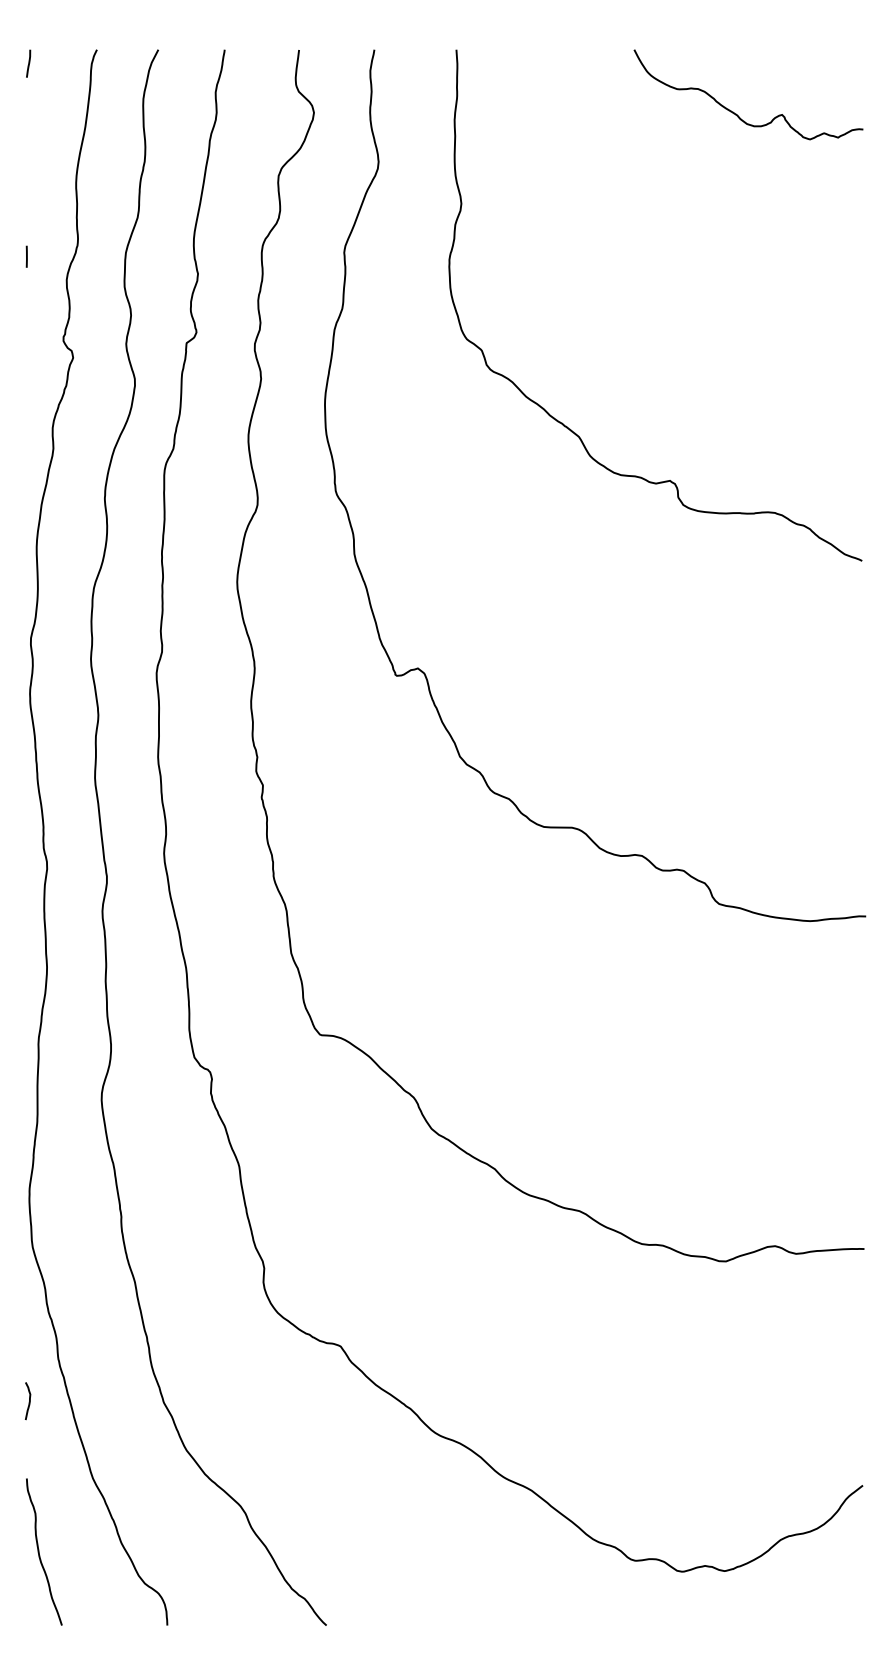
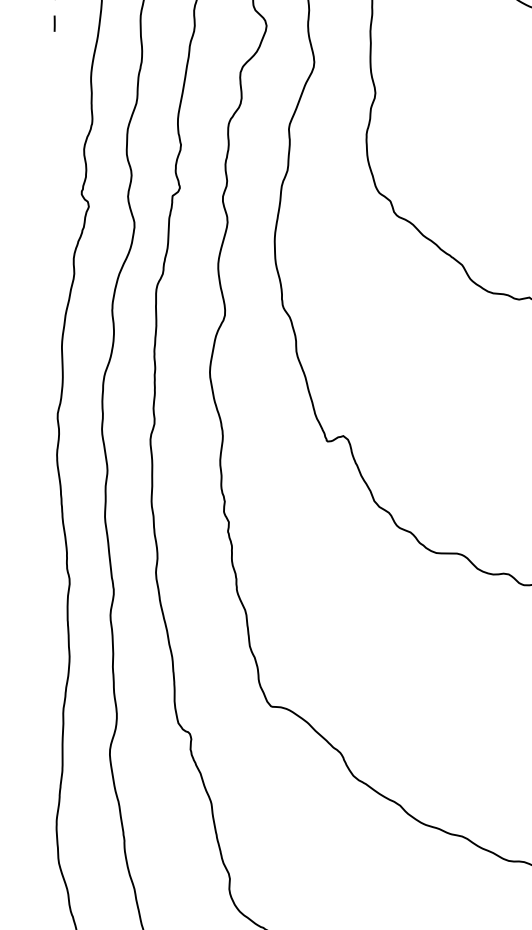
line: (26, 256) -> (54, 23), moved

